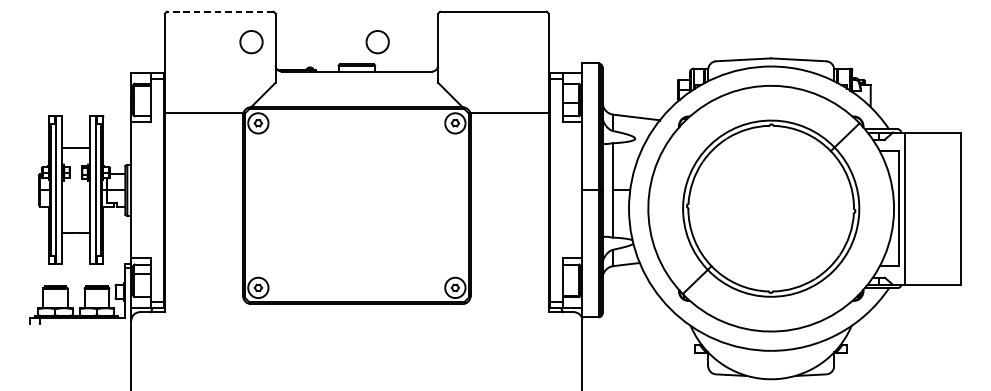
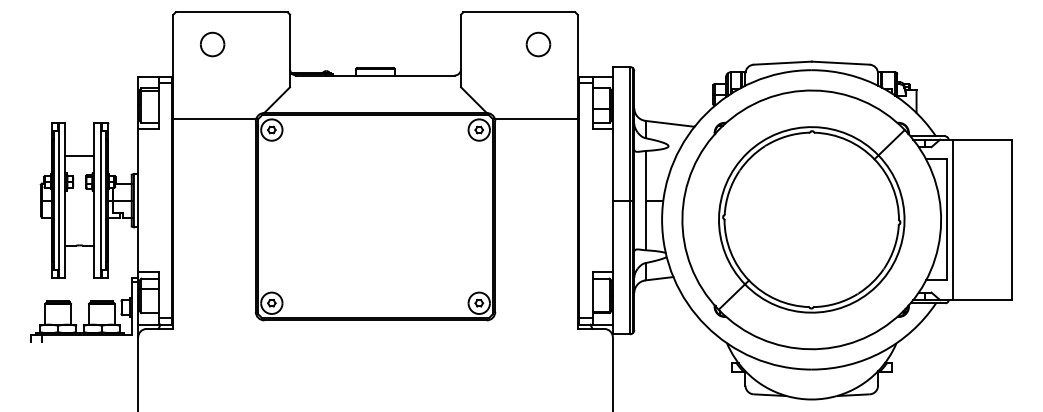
line: (220, 11) -> (231, 12), dashed -> solid
part: (251, 42) -> (212, 44), moved
part: (377, 42) -> (538, 44), moved

